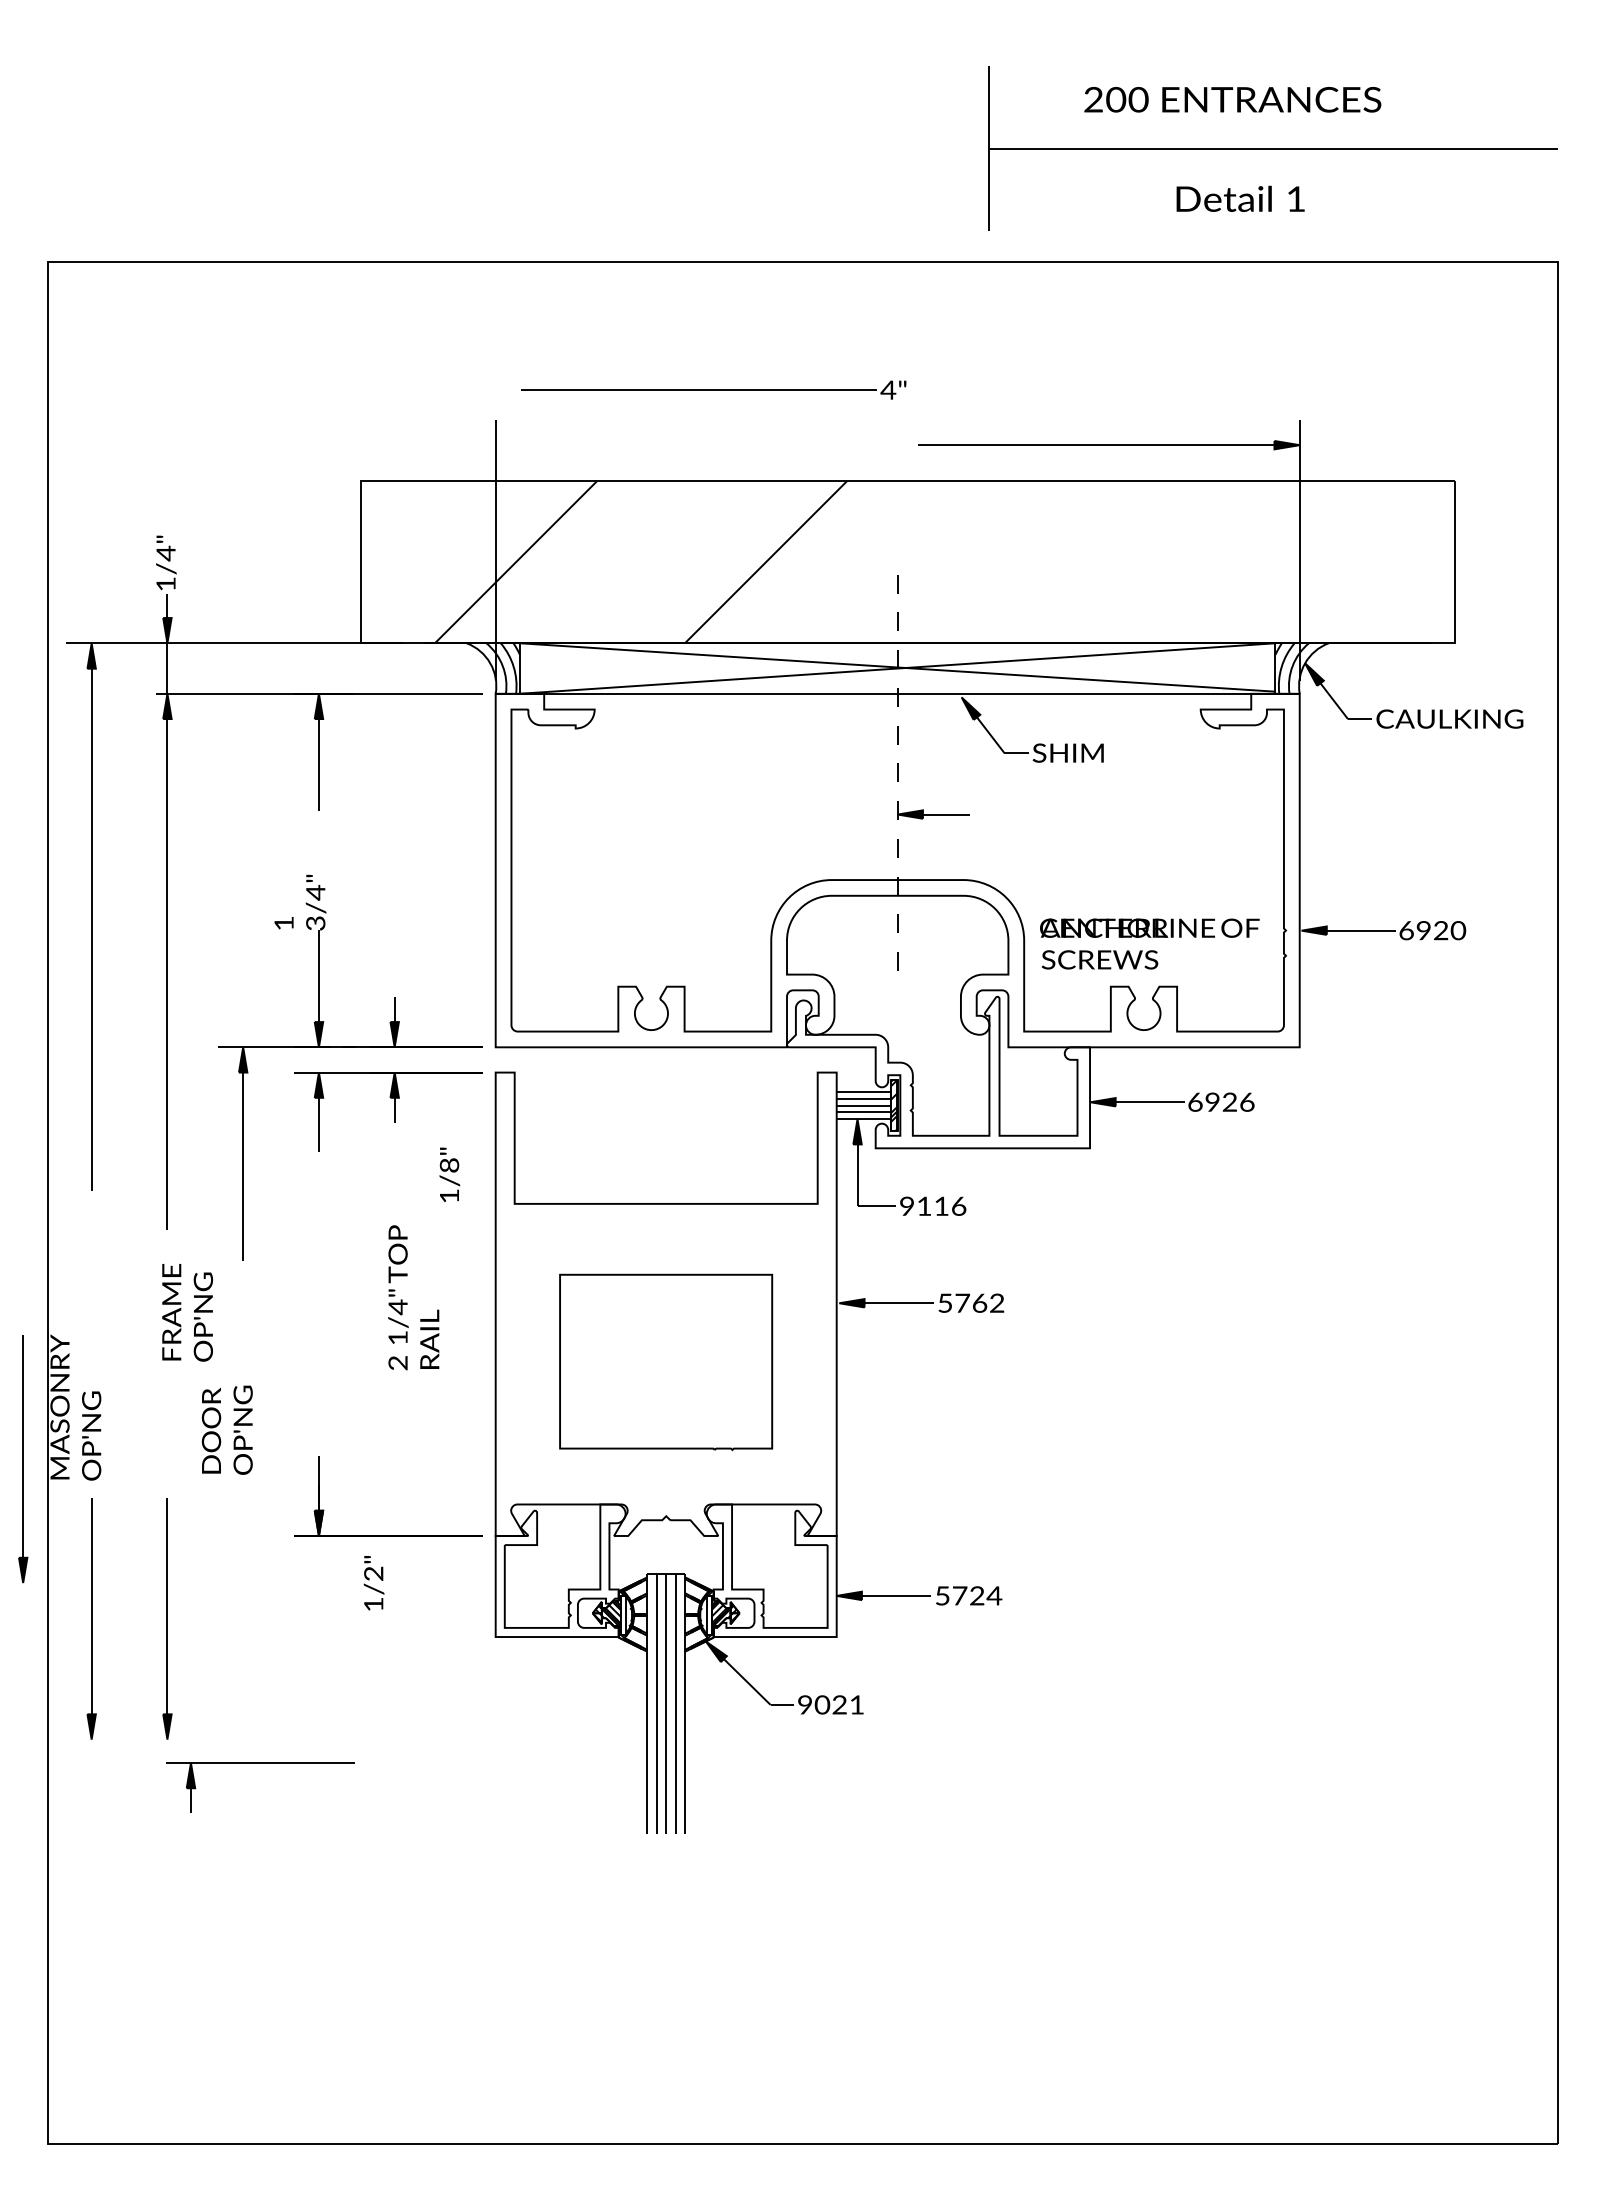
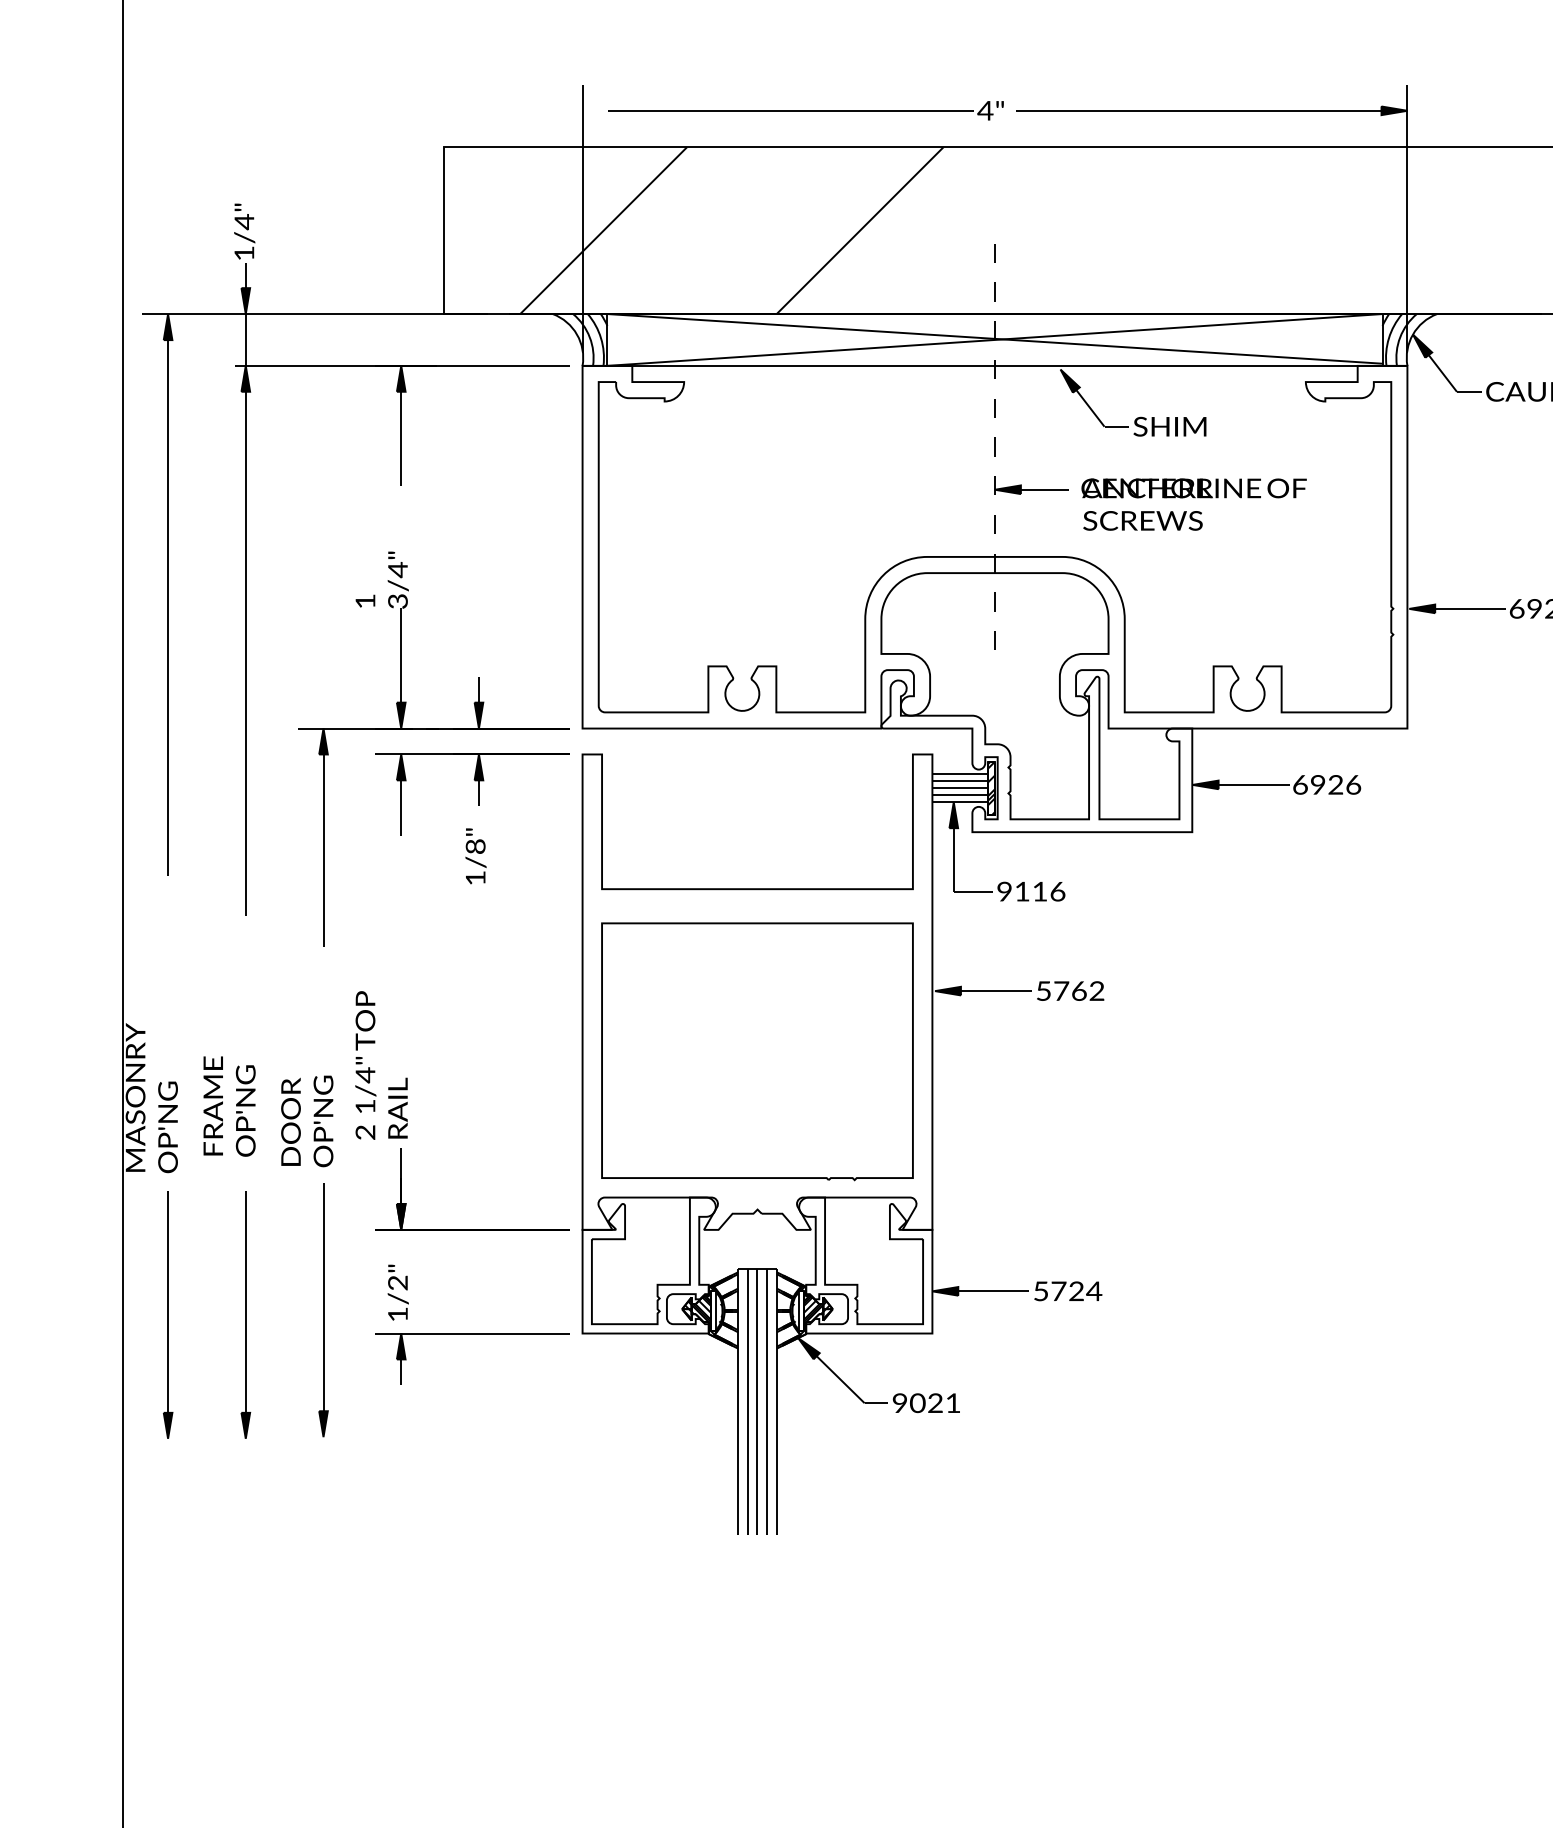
part: (713, 389) -> (806, 110), moved
text: (1149, 943) -> (1193, 504), moved
text: (449, 1174) -> (475, 855), moved
text: (413, 1297) -> (381, 1065), moved
text: (187, 1312) -> (229, 1106), moved
part: (665, 1362) -> (756, 1051), size x1.43
part: (23, 1459) -> (323, 1310), moved
text: (373, 1583) -> (397, 1292), moved
part: (260, 1763) -> (472, 1334), moved

